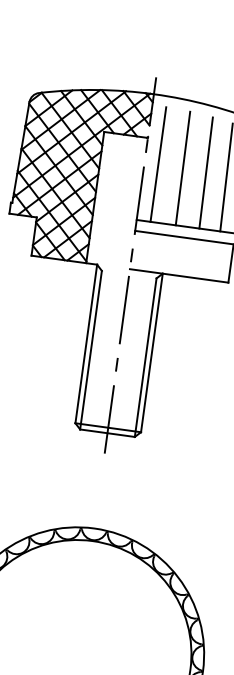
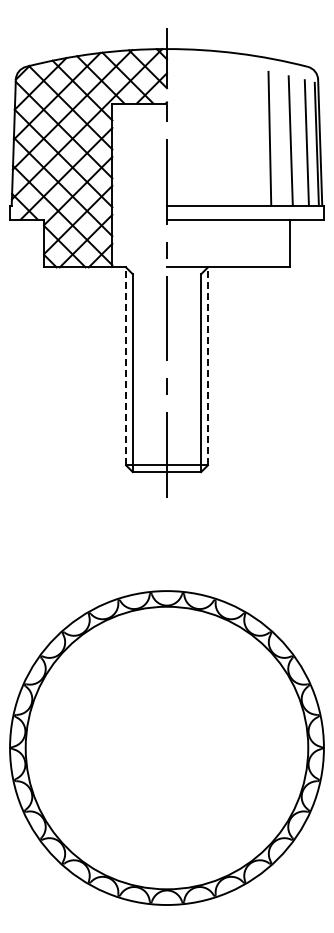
line: (158, 164) -> (184, 134), removed
line: (182, 168) -> (214, 135), removed
line: (206, 172) -> (244, 136), removed
line: (86, 344) -> (126, 366), solid -> dashed
line: (151, 353) -> (207, 366), solid -> dashed

